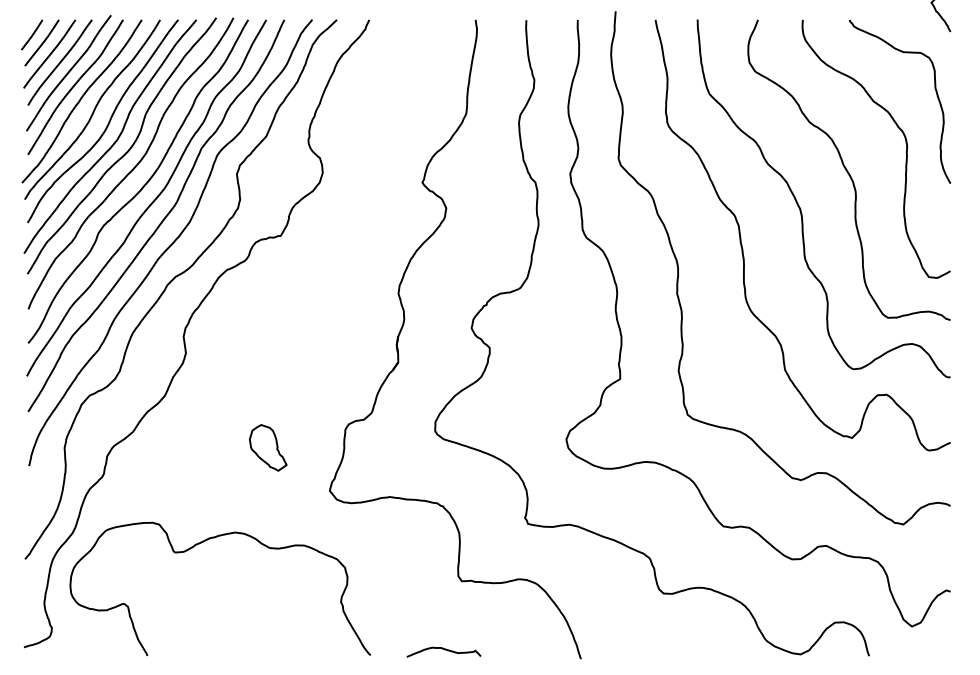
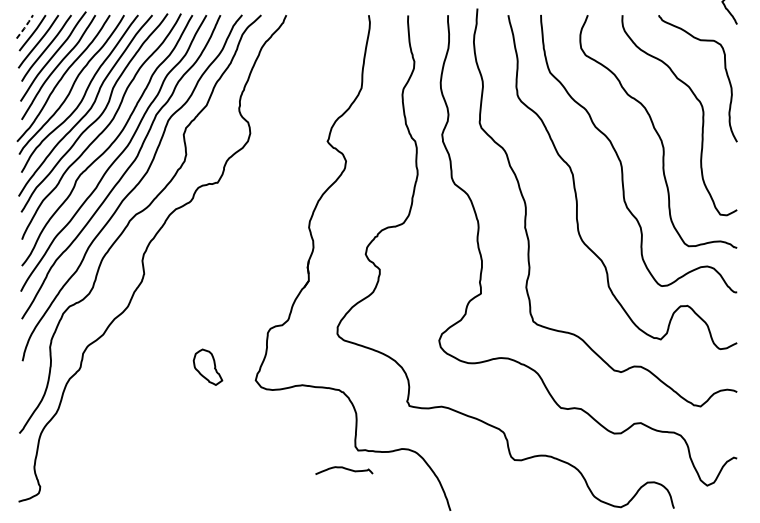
line: (33, 34) -> (25, 26), solid -> dashed
part: (268, 447) -> (208, 366), moved
curve: (199, 544) -> (154, 422), removed
curve: (444, 650) -> (344, 469), moved

